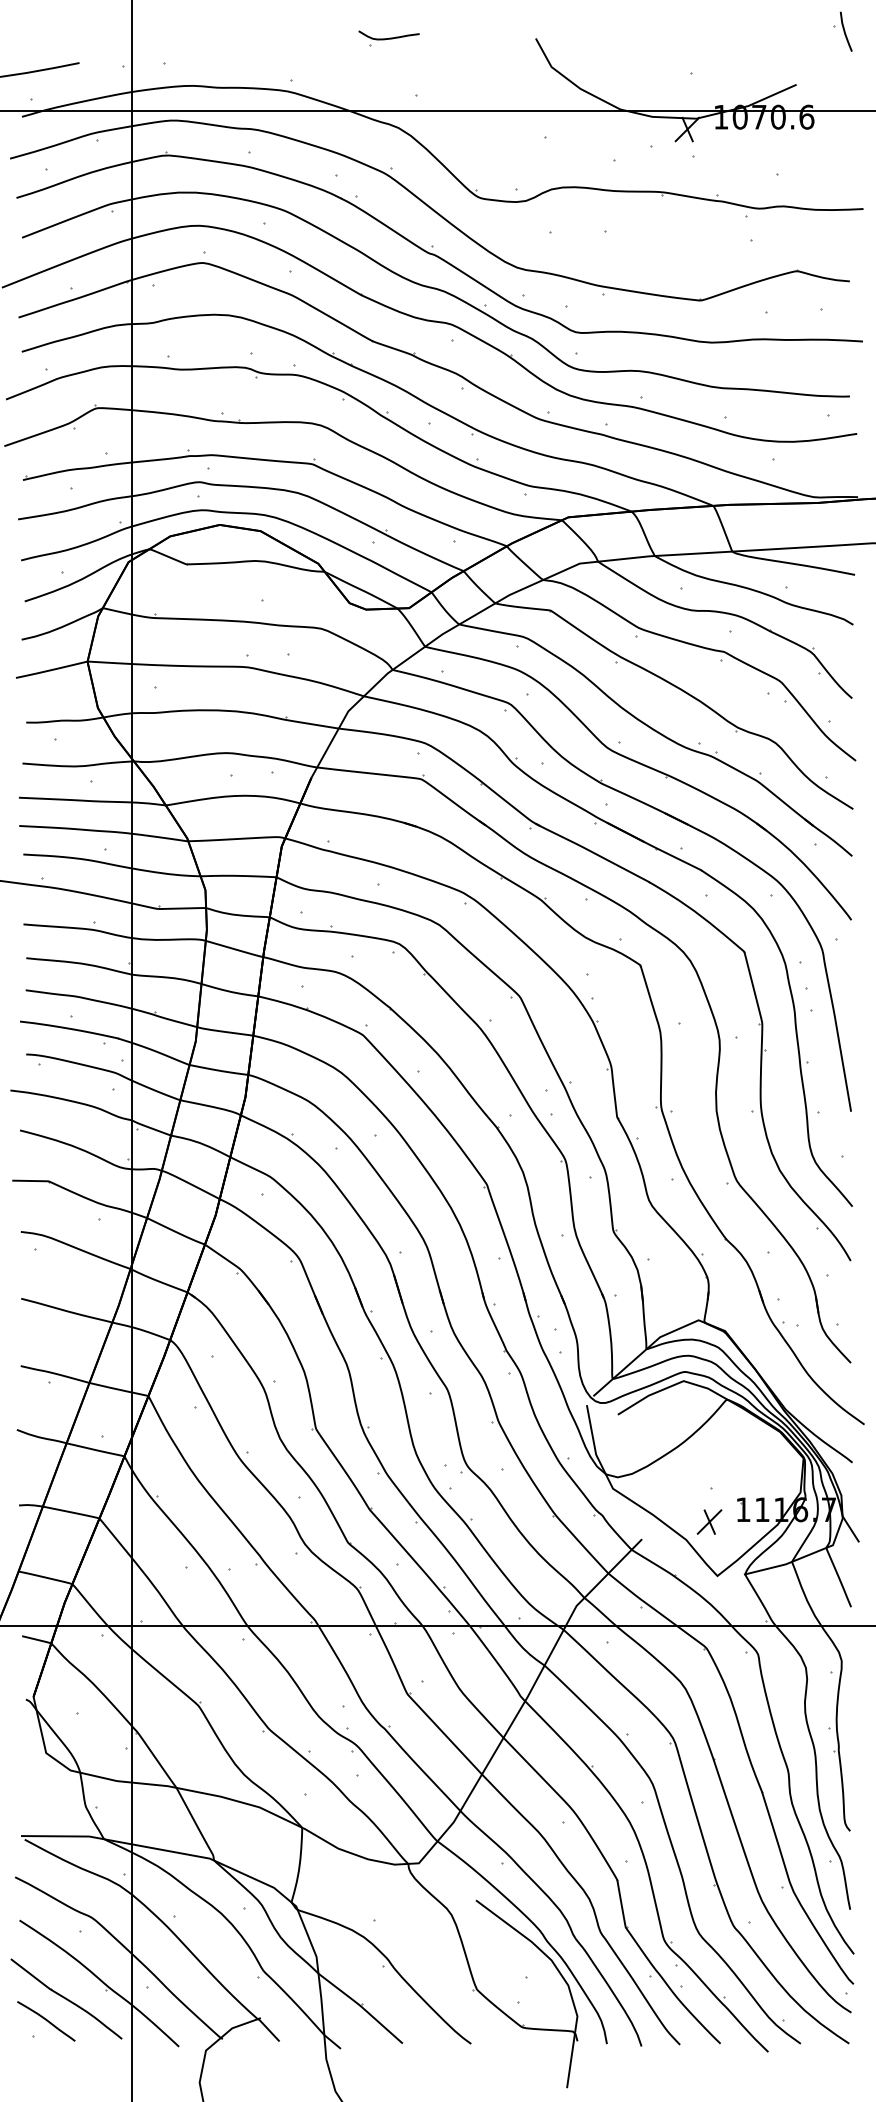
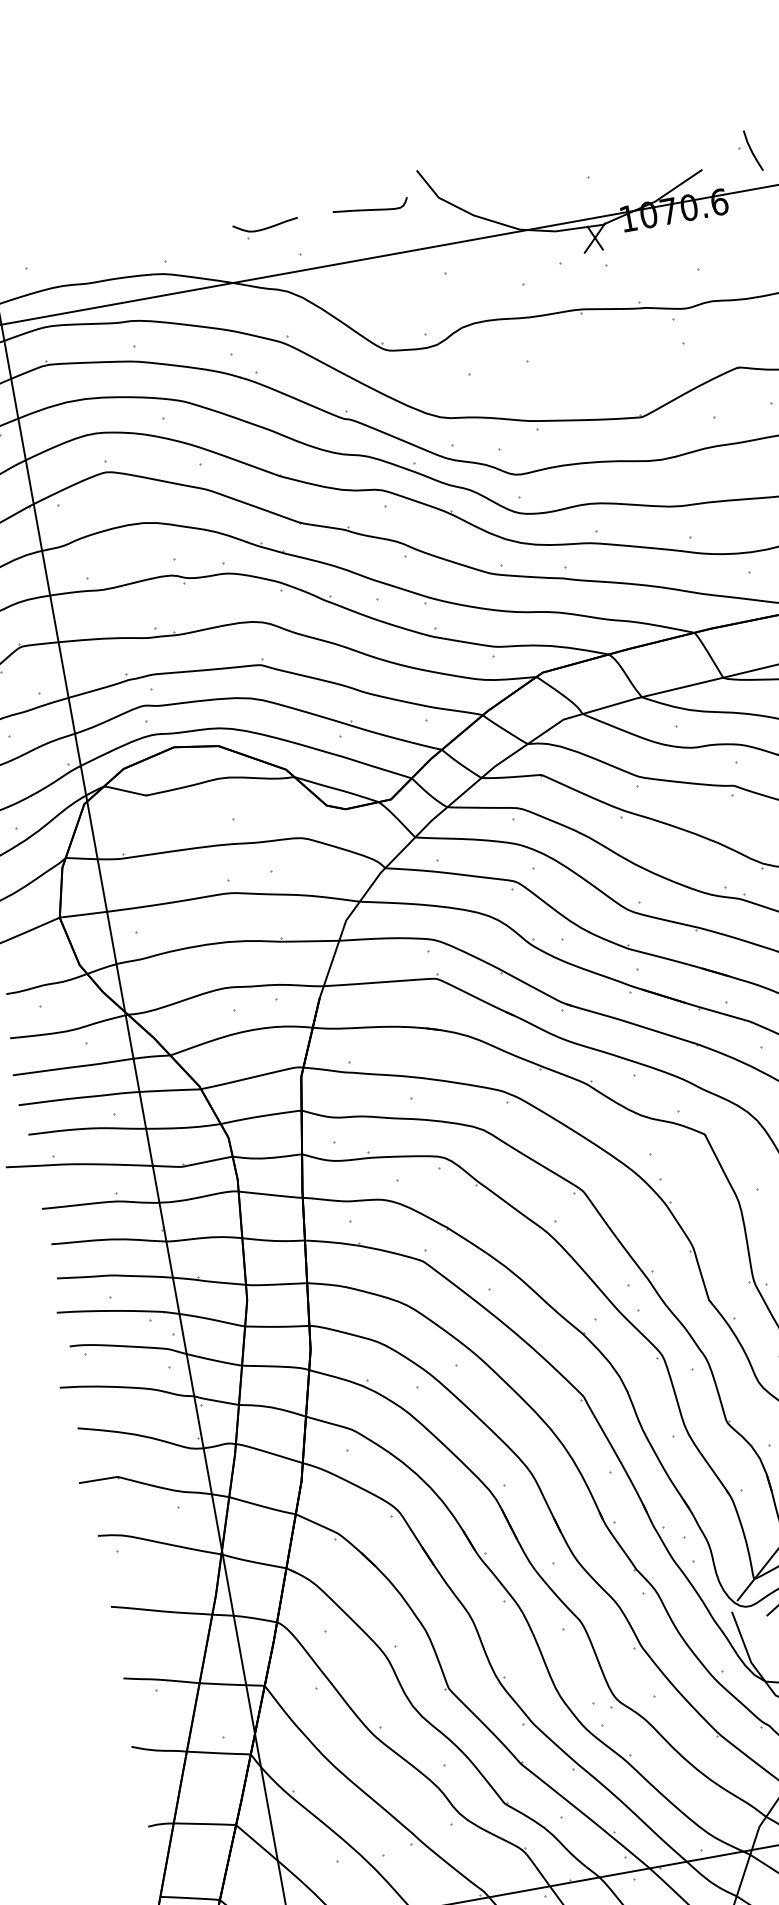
part: (842, 31) -> (749, 151), moved
part: (388, 38) -> (265, 228), moved
curve: (487, 66) -> (370, 209), added

